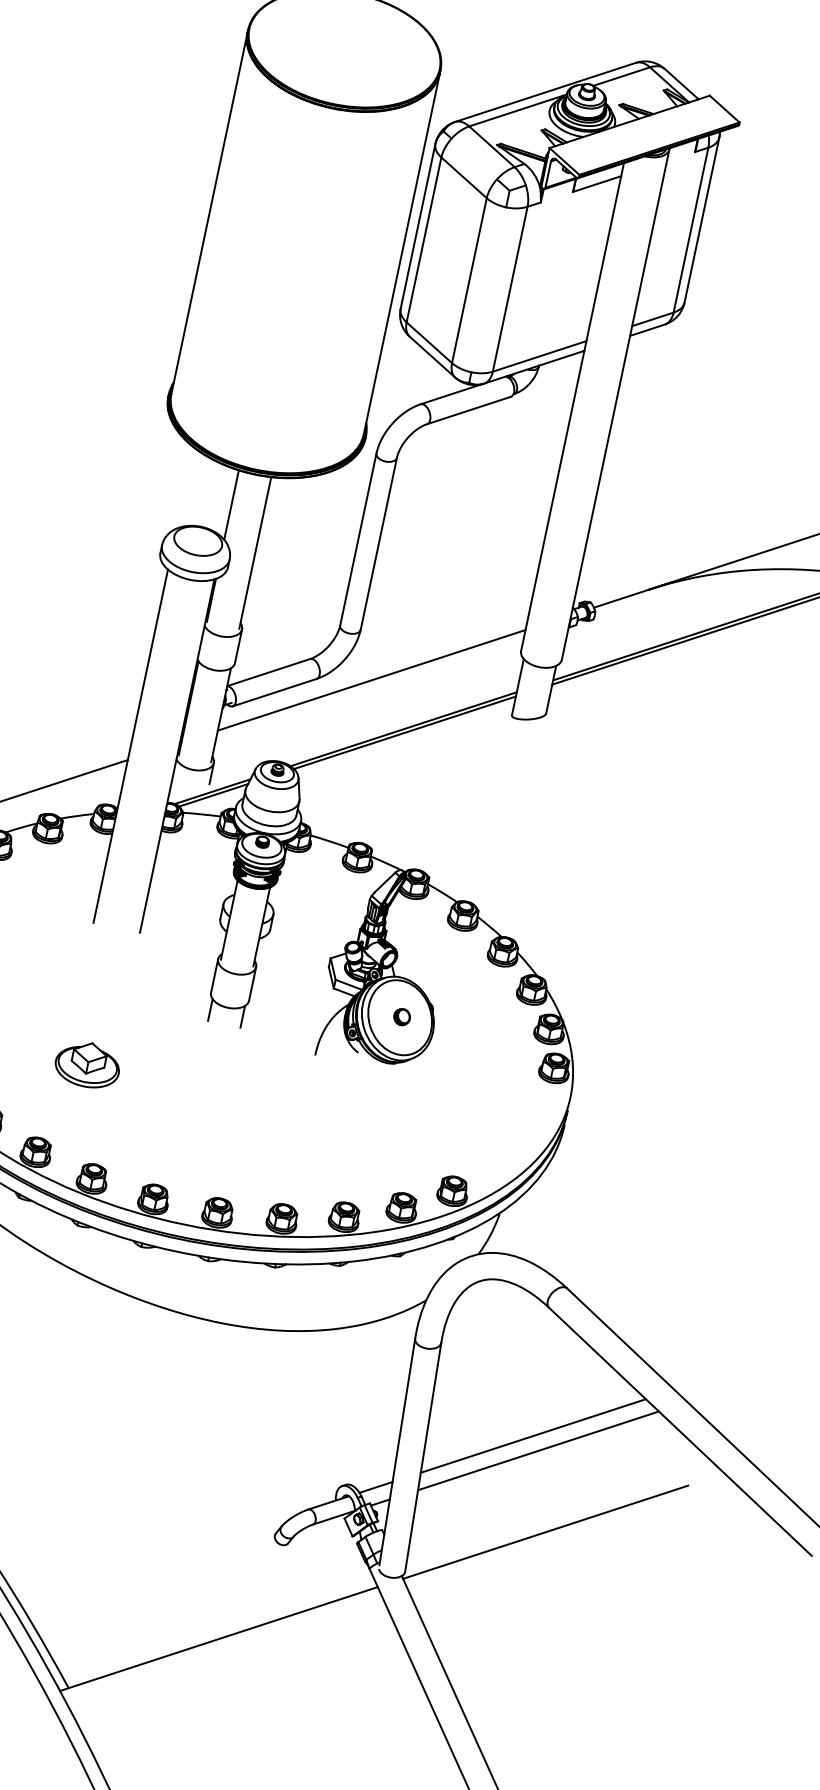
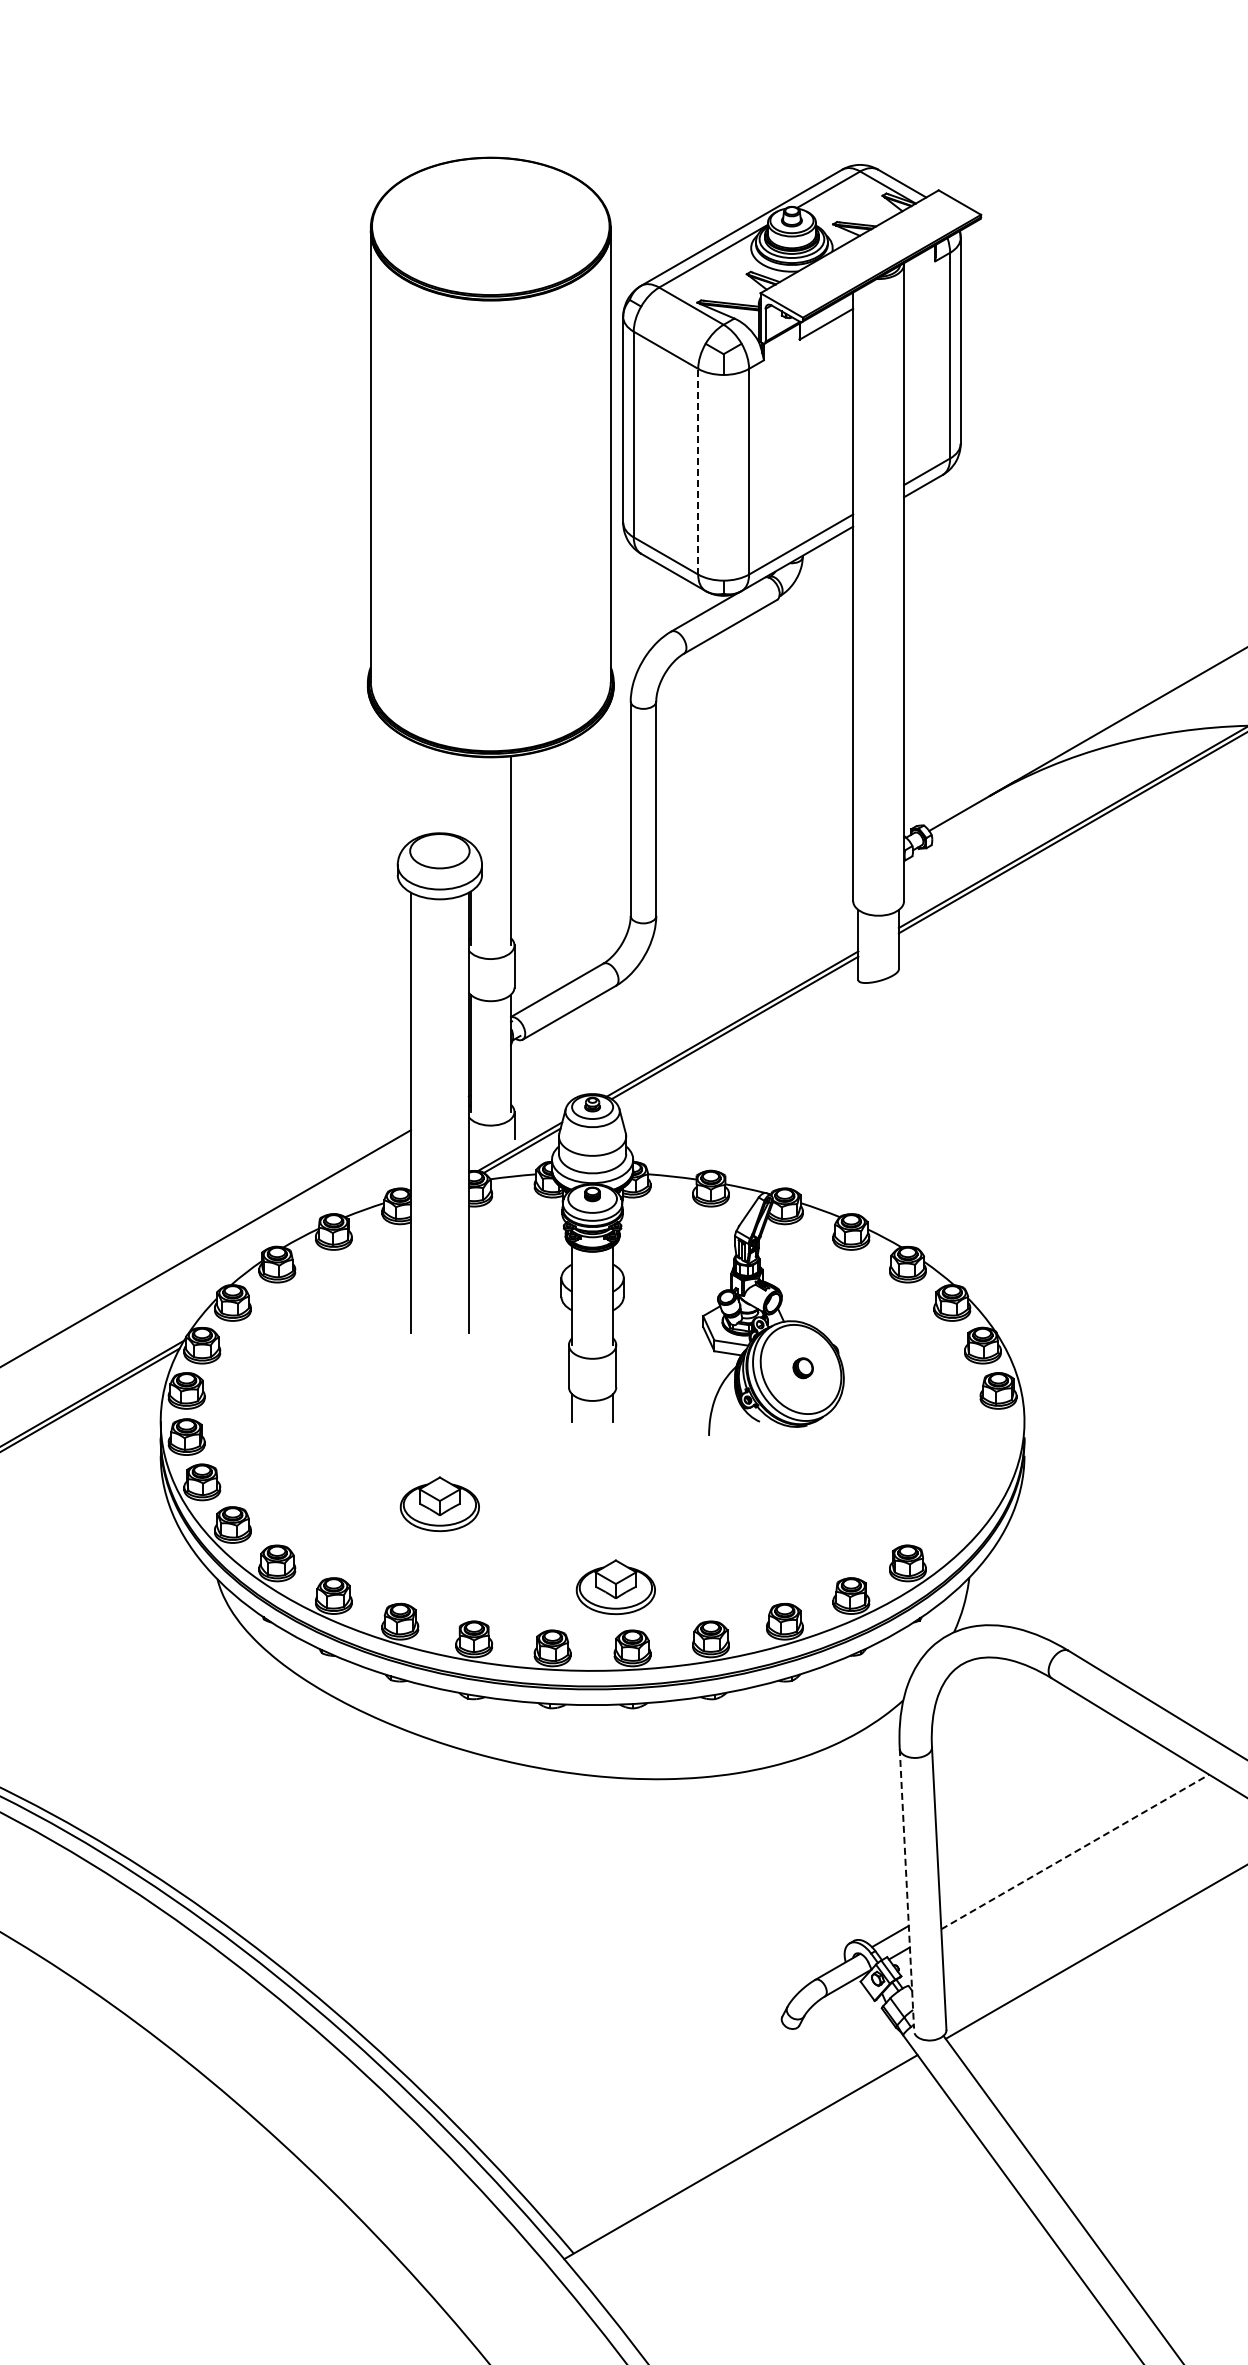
line: (469, 280) -> (698, 471), solid -> dashed
line: (231, 504) -> (470, 799), removed
line: (372, 680) -> (682, 973), removed
part: (214, 1161) -> (615, 1587), added
line: (533, 1436) -> (1065, 1835), removed
line: (538, 1450) -> (1075, 1851), solid -> dashed
line: (396, 1452) -> (906, 1889), solid -> dashed

